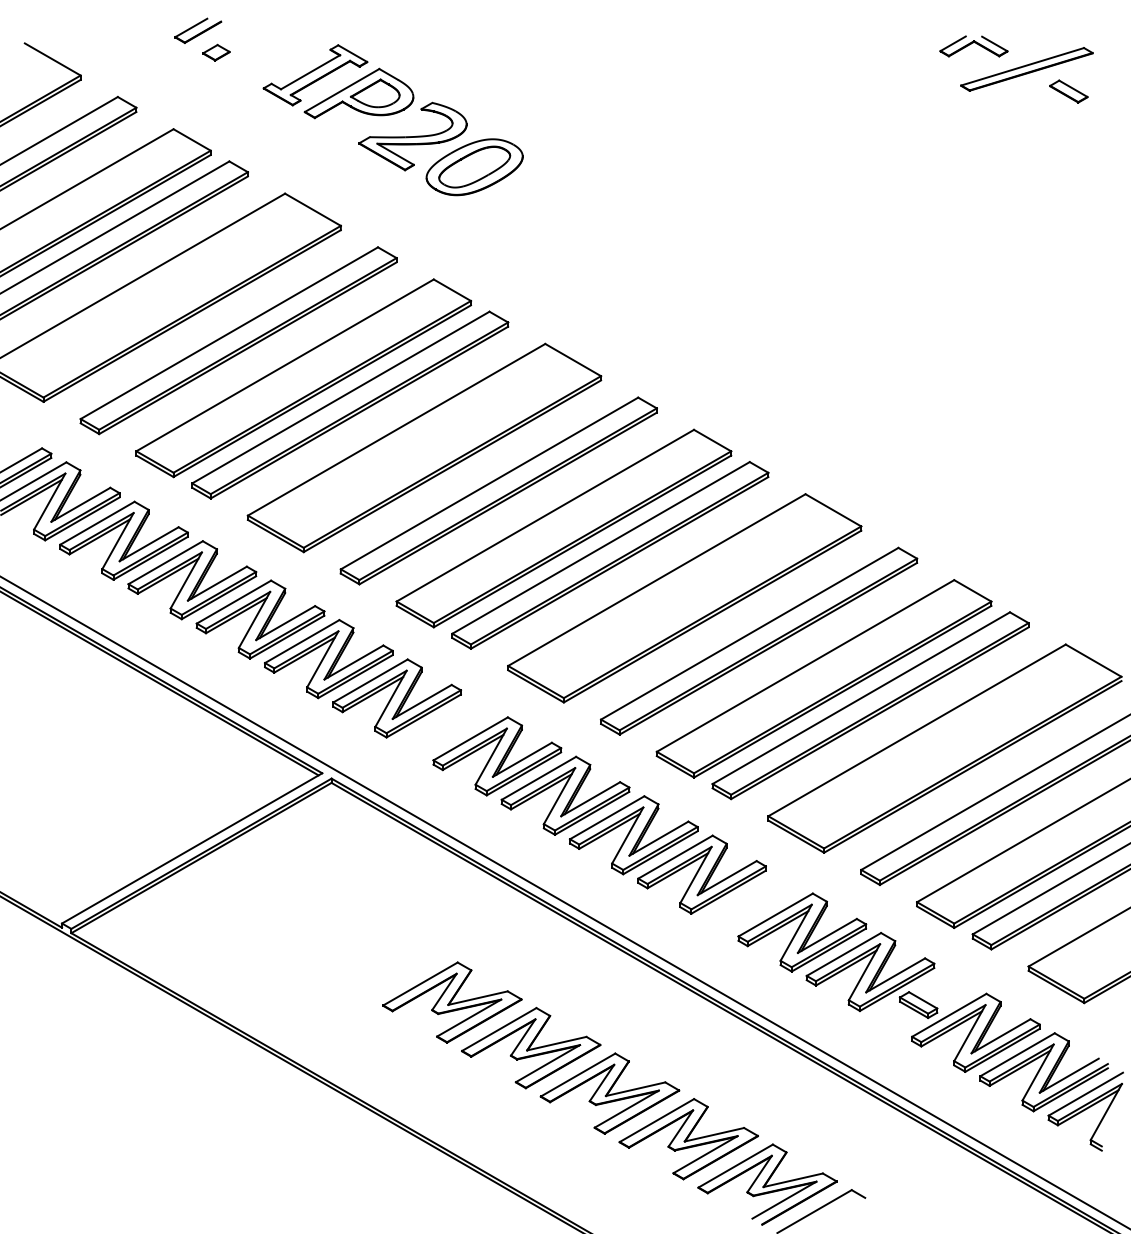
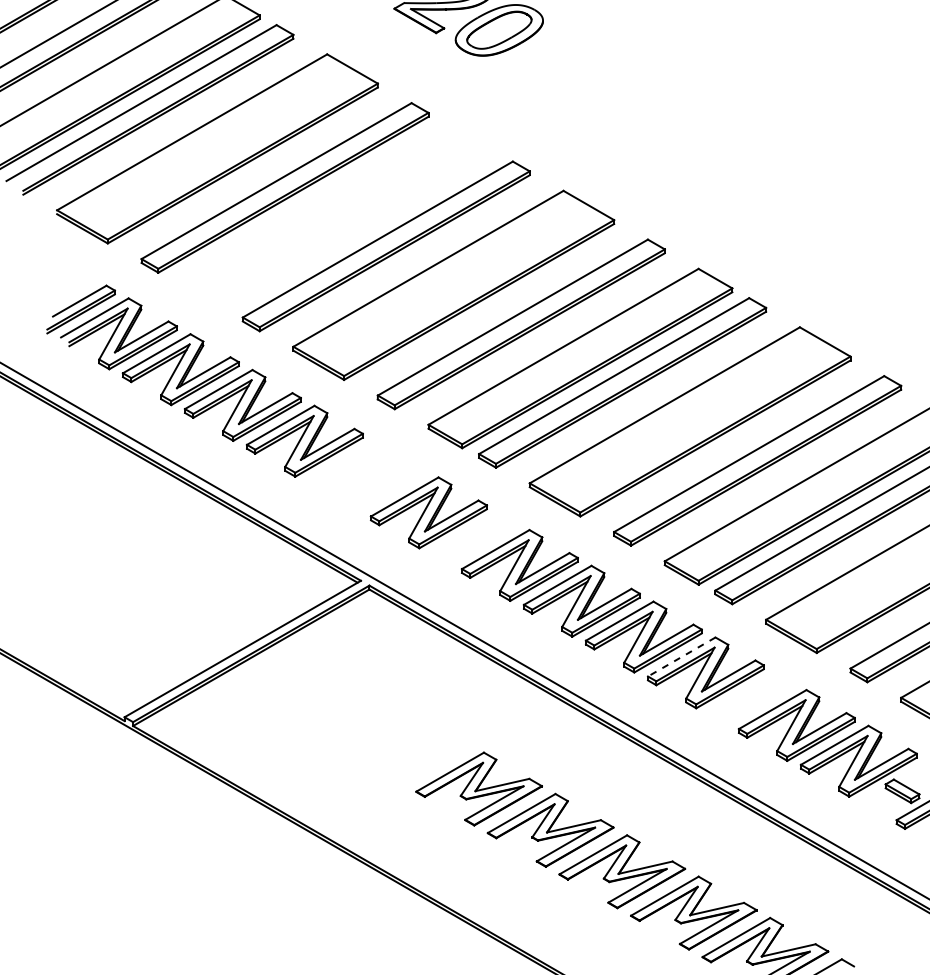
part: (303, 378) -> (343, 222), removed
part: (328, 659) -> (366, 477), removed
line: (675, 857) -> (681, 657), solid -> dashed

